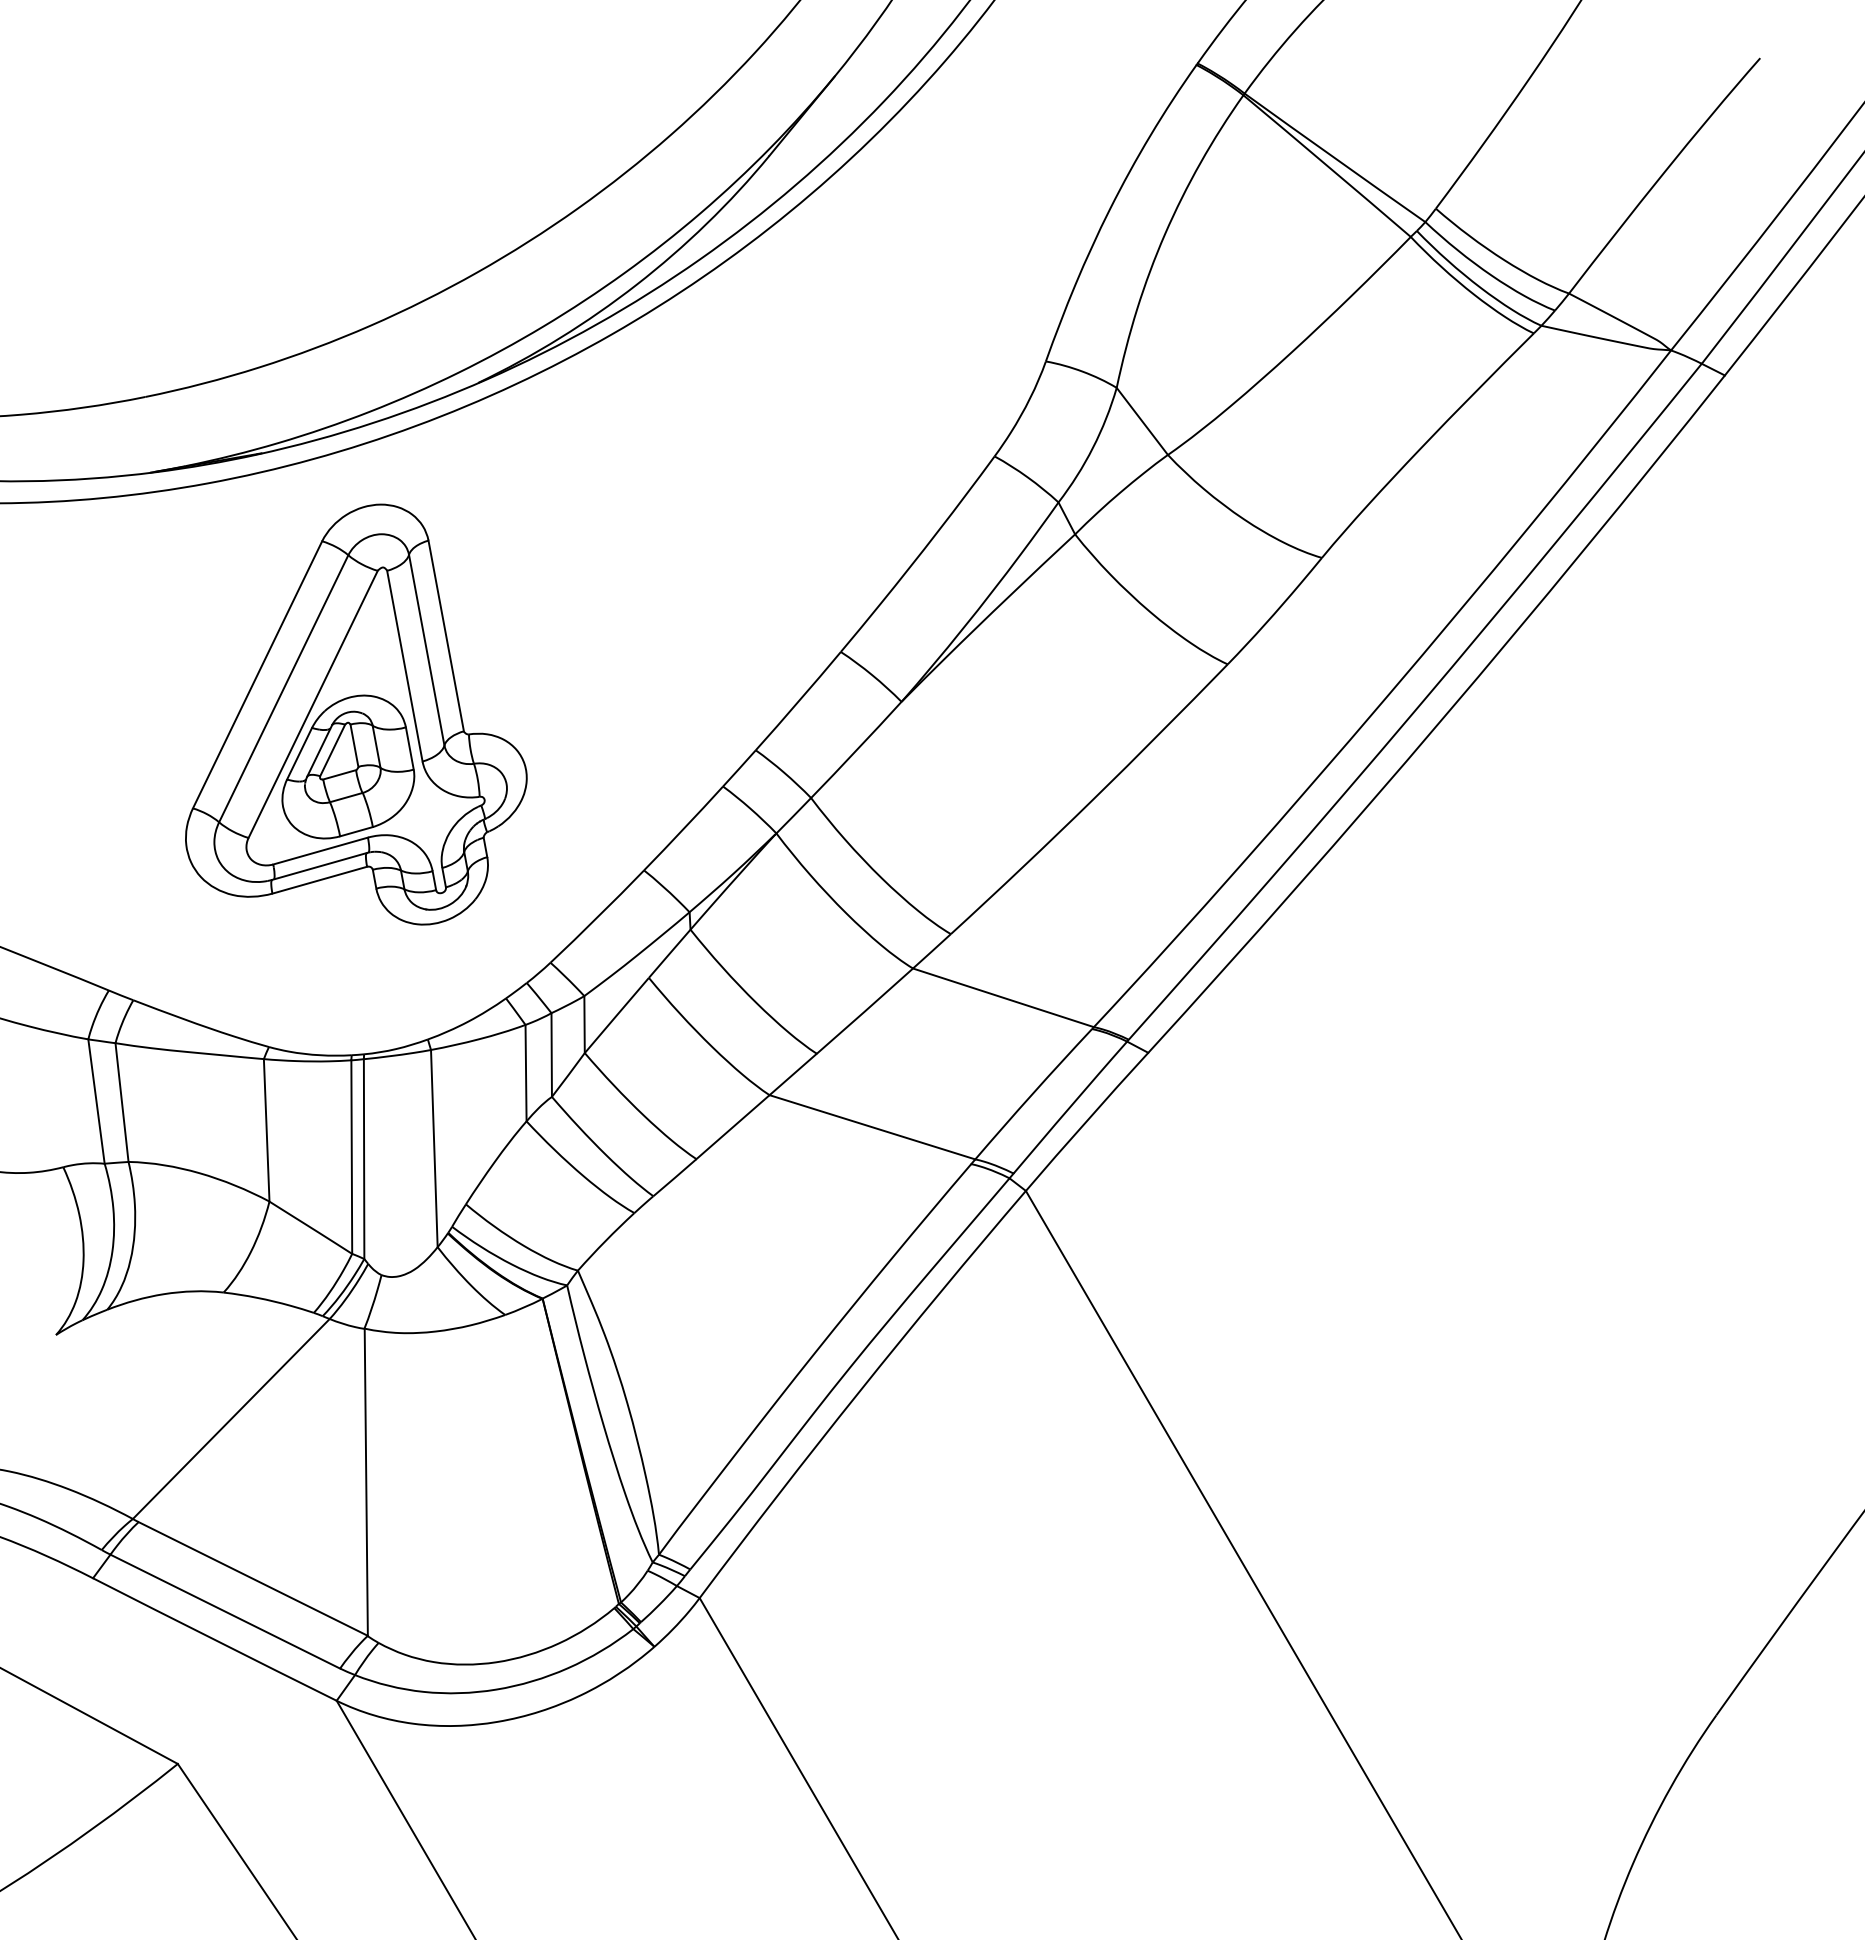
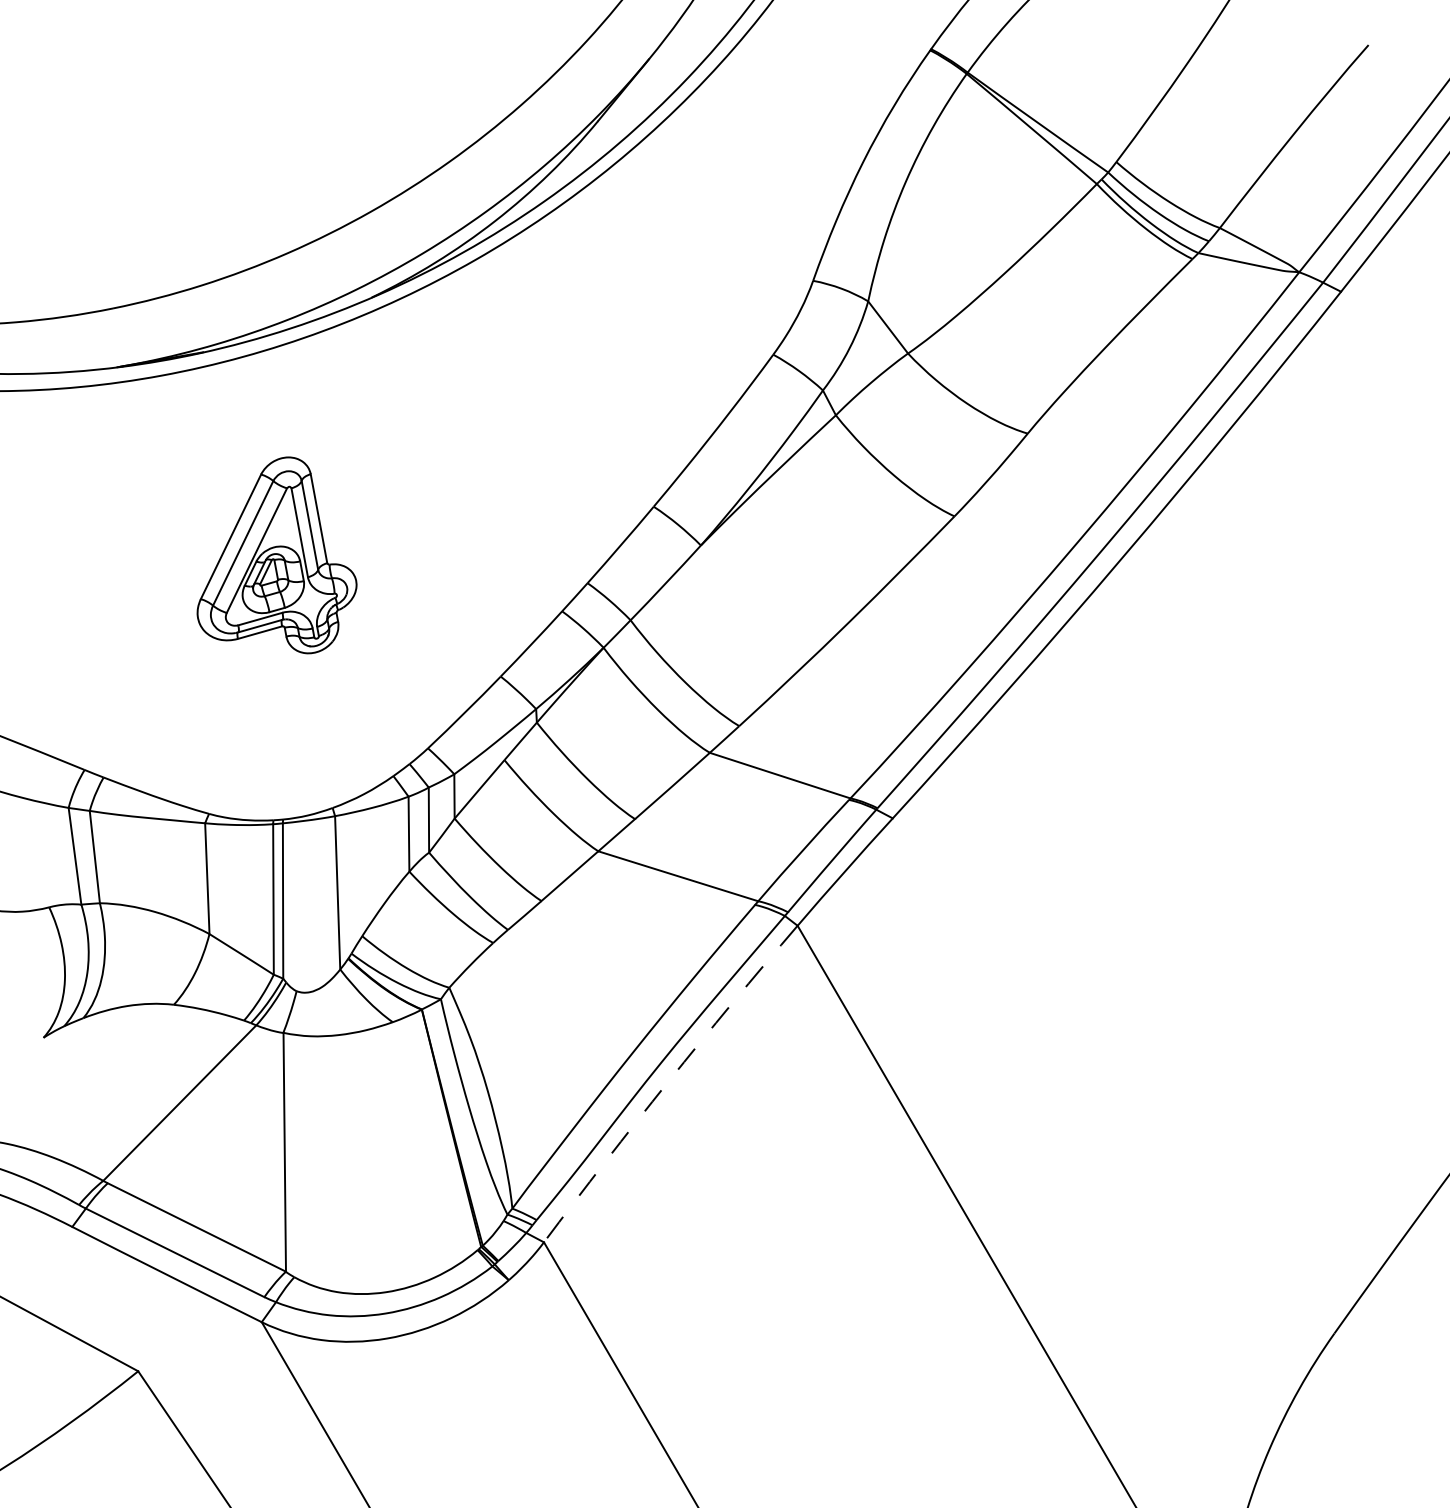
part: (356, 714) -> (277, 555), size x0.6
arc: (859, 1391) -> (668, 1081), solid -> dashed

